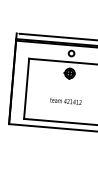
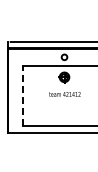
line: (26, 88) -> (22, 95), solid -> dashed
text: (65, 101) -> (64, 94), moved

